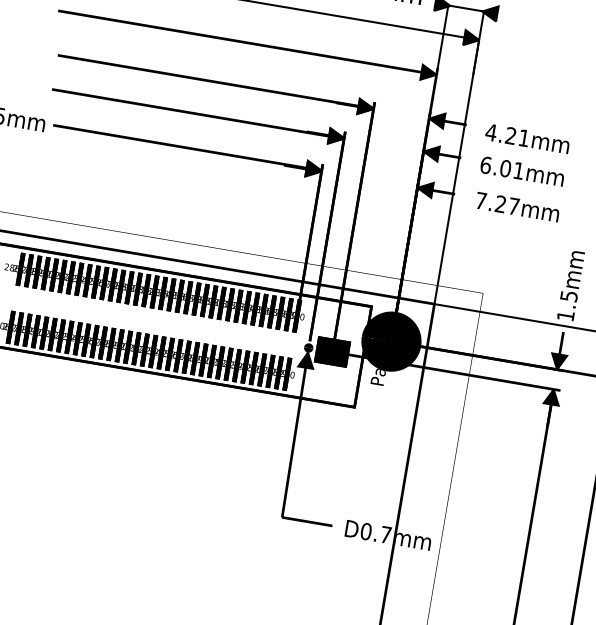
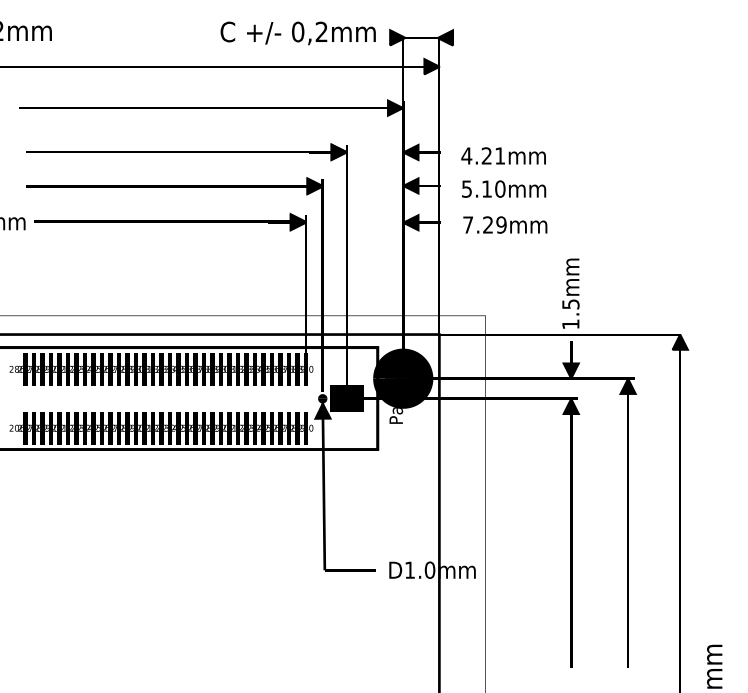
text: (502, 167) -> (483, 188), 6.01mm -> 5.10mm
text: (514, 205) -> (501, 224), 7.27mm -> 7.29mm
text: (375, 532) -> (419, 569), D0.7mm -> D1.0mm

